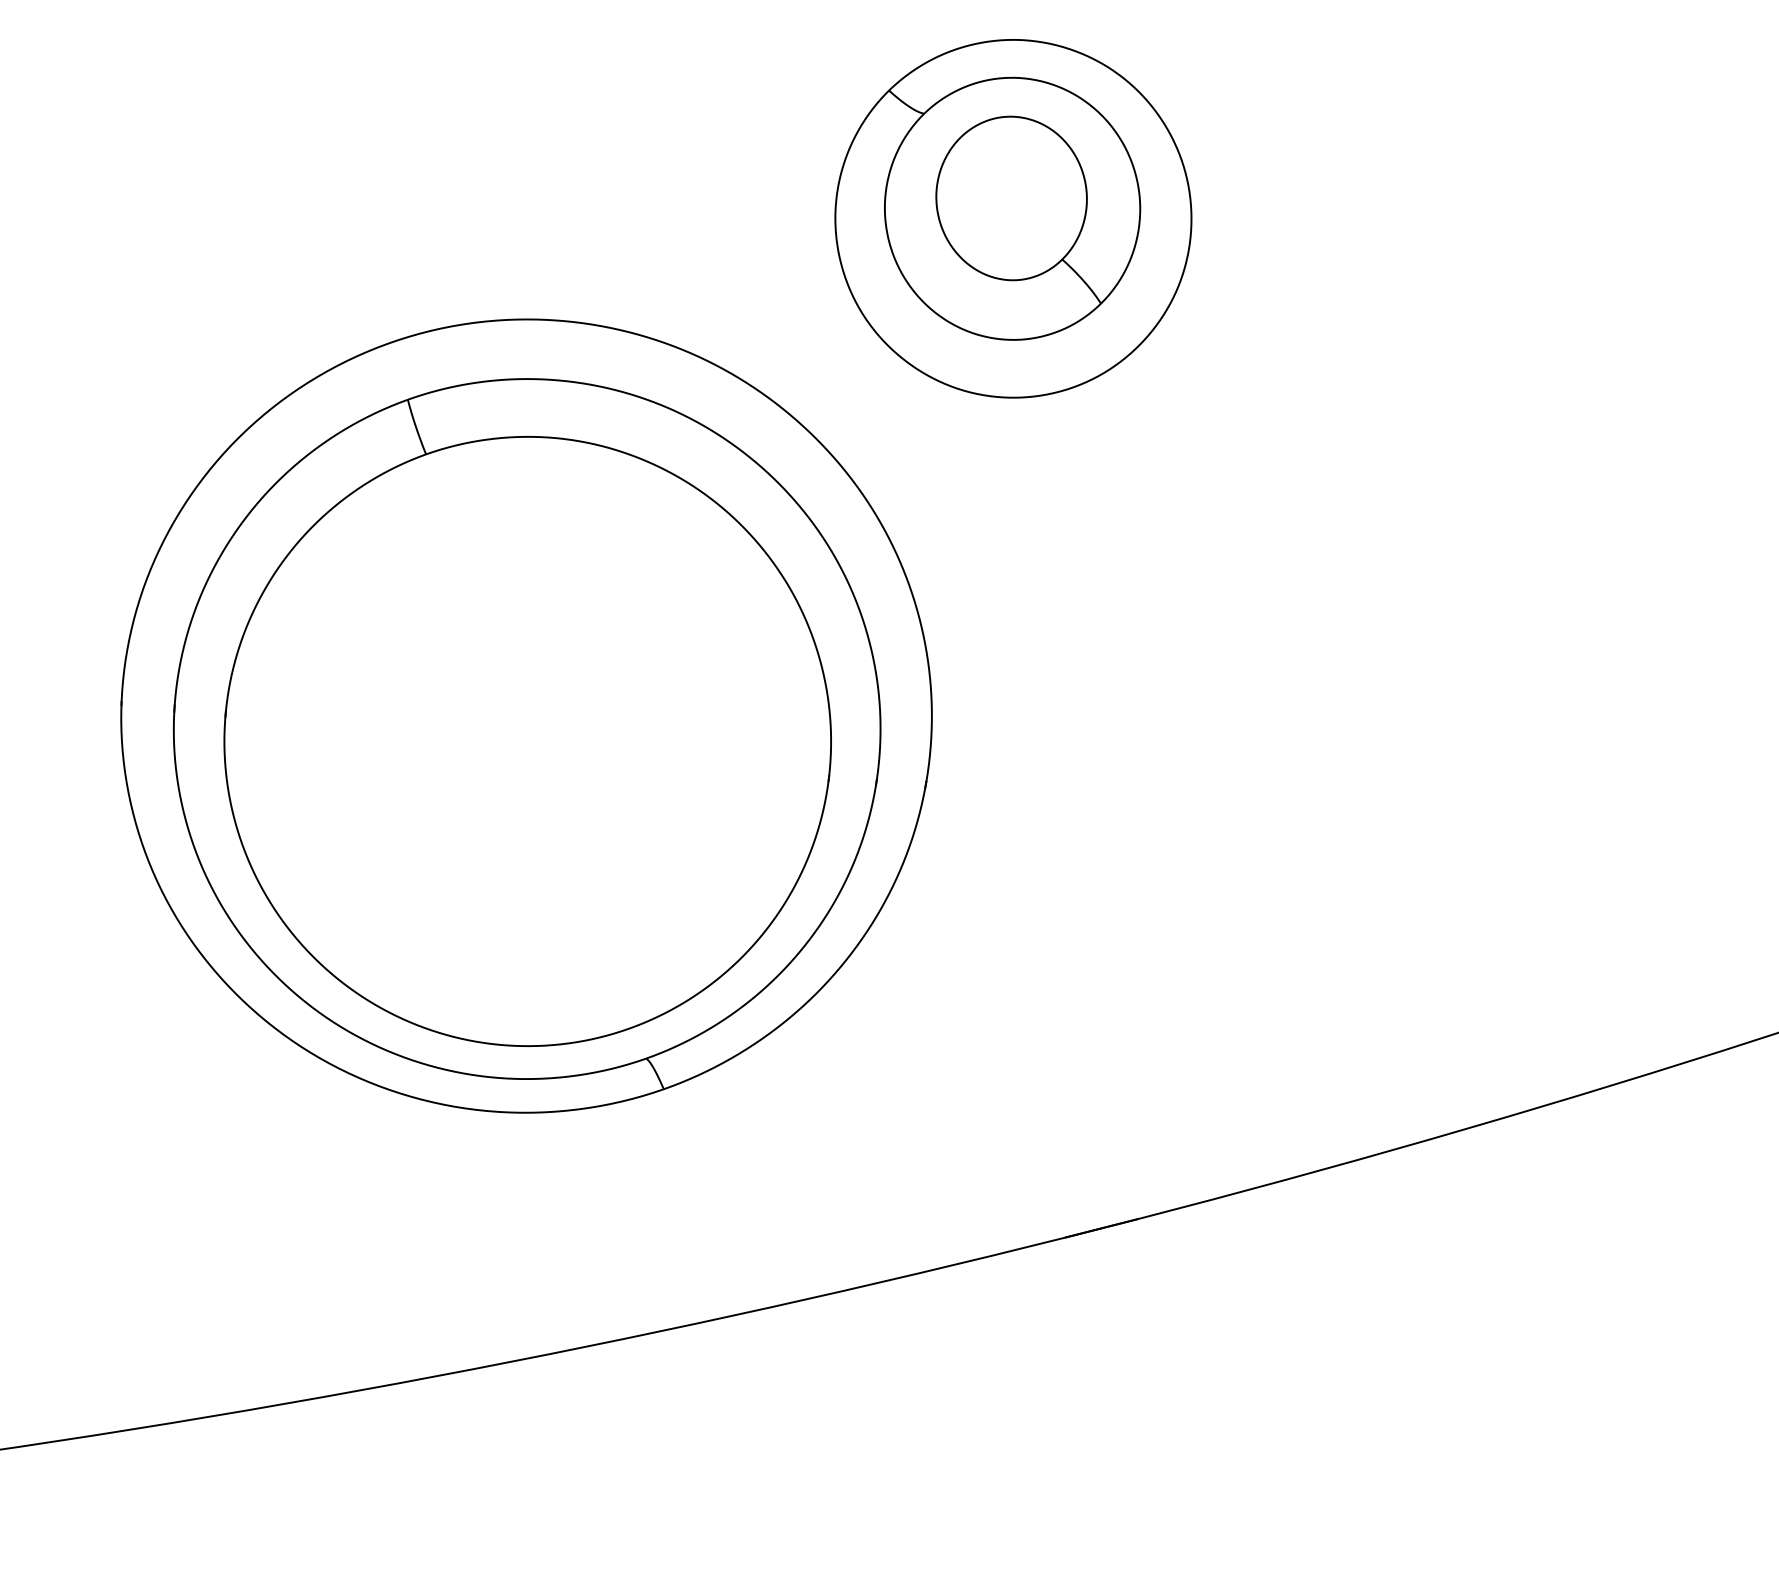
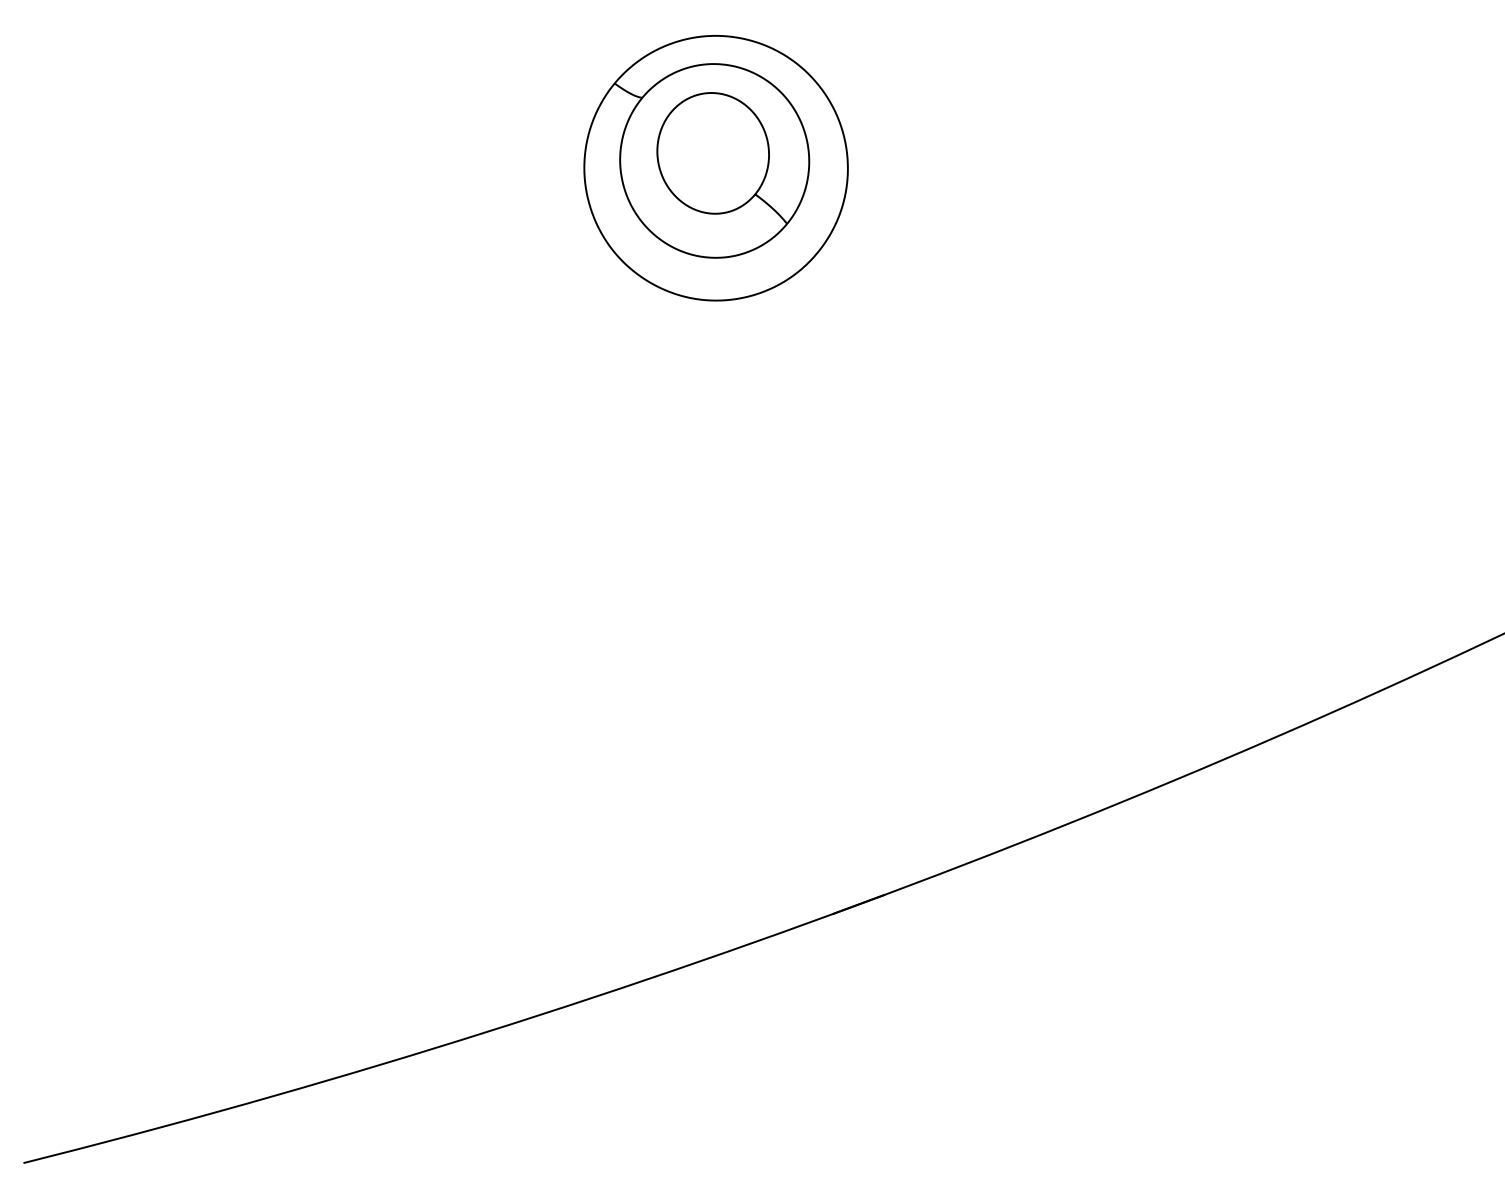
part: (526, 715) -> (396, 571), removed

